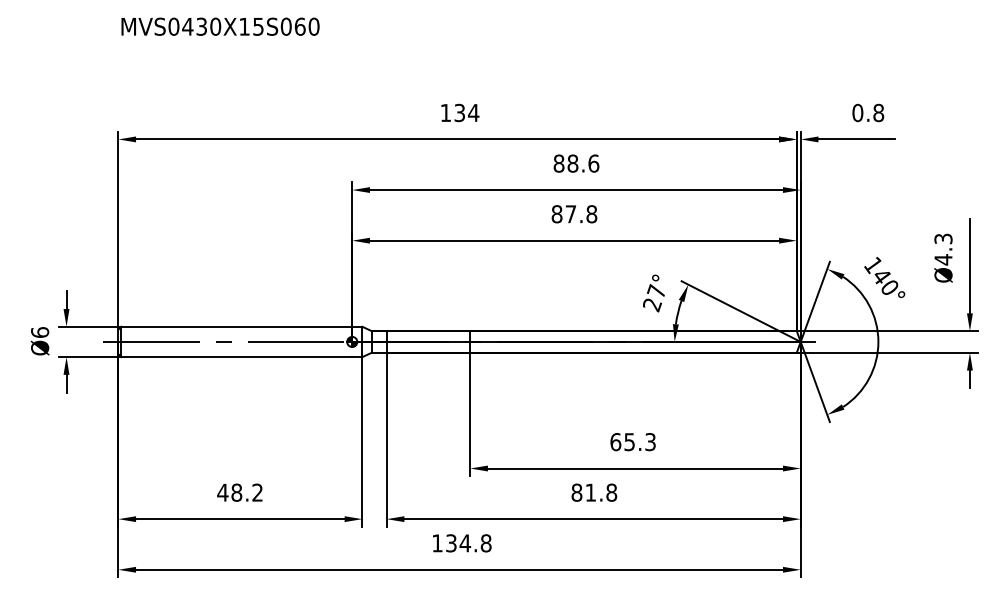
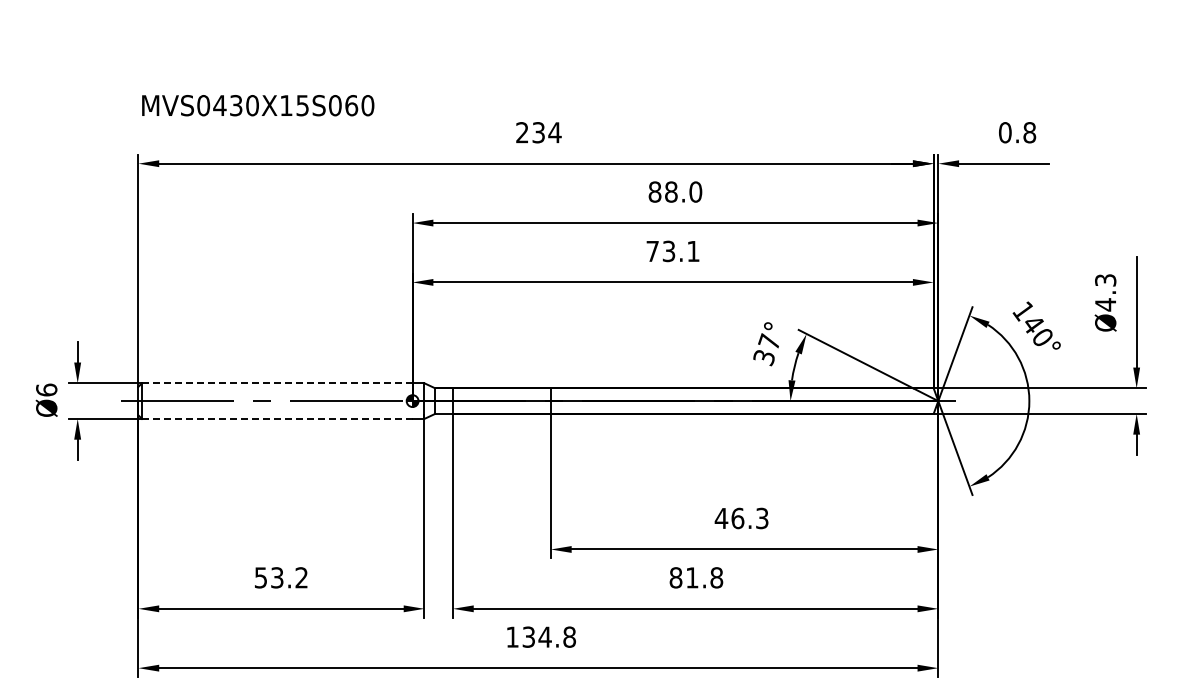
text: (220, 26) -> (258, 105), moved
text: (445, 112) -> (522, 132), 134 -> 234
text: (593, 163) -> (695, 191), 88.6 -> 88.0
text: (573, 214) -> (672, 251), 87.8 -> 73.1
text: (652, 305) -> (764, 358), 27° -> 37°
line: (236, 326) -> (276, 383), solid -> dashed
line: (236, 356) -> (277, 418), solid -> dashed
text: (622, 442) -> (729, 518), 65.3 -> 46.3
text: (229, 492) -> (268, 577), 48.2 -> 53.2

